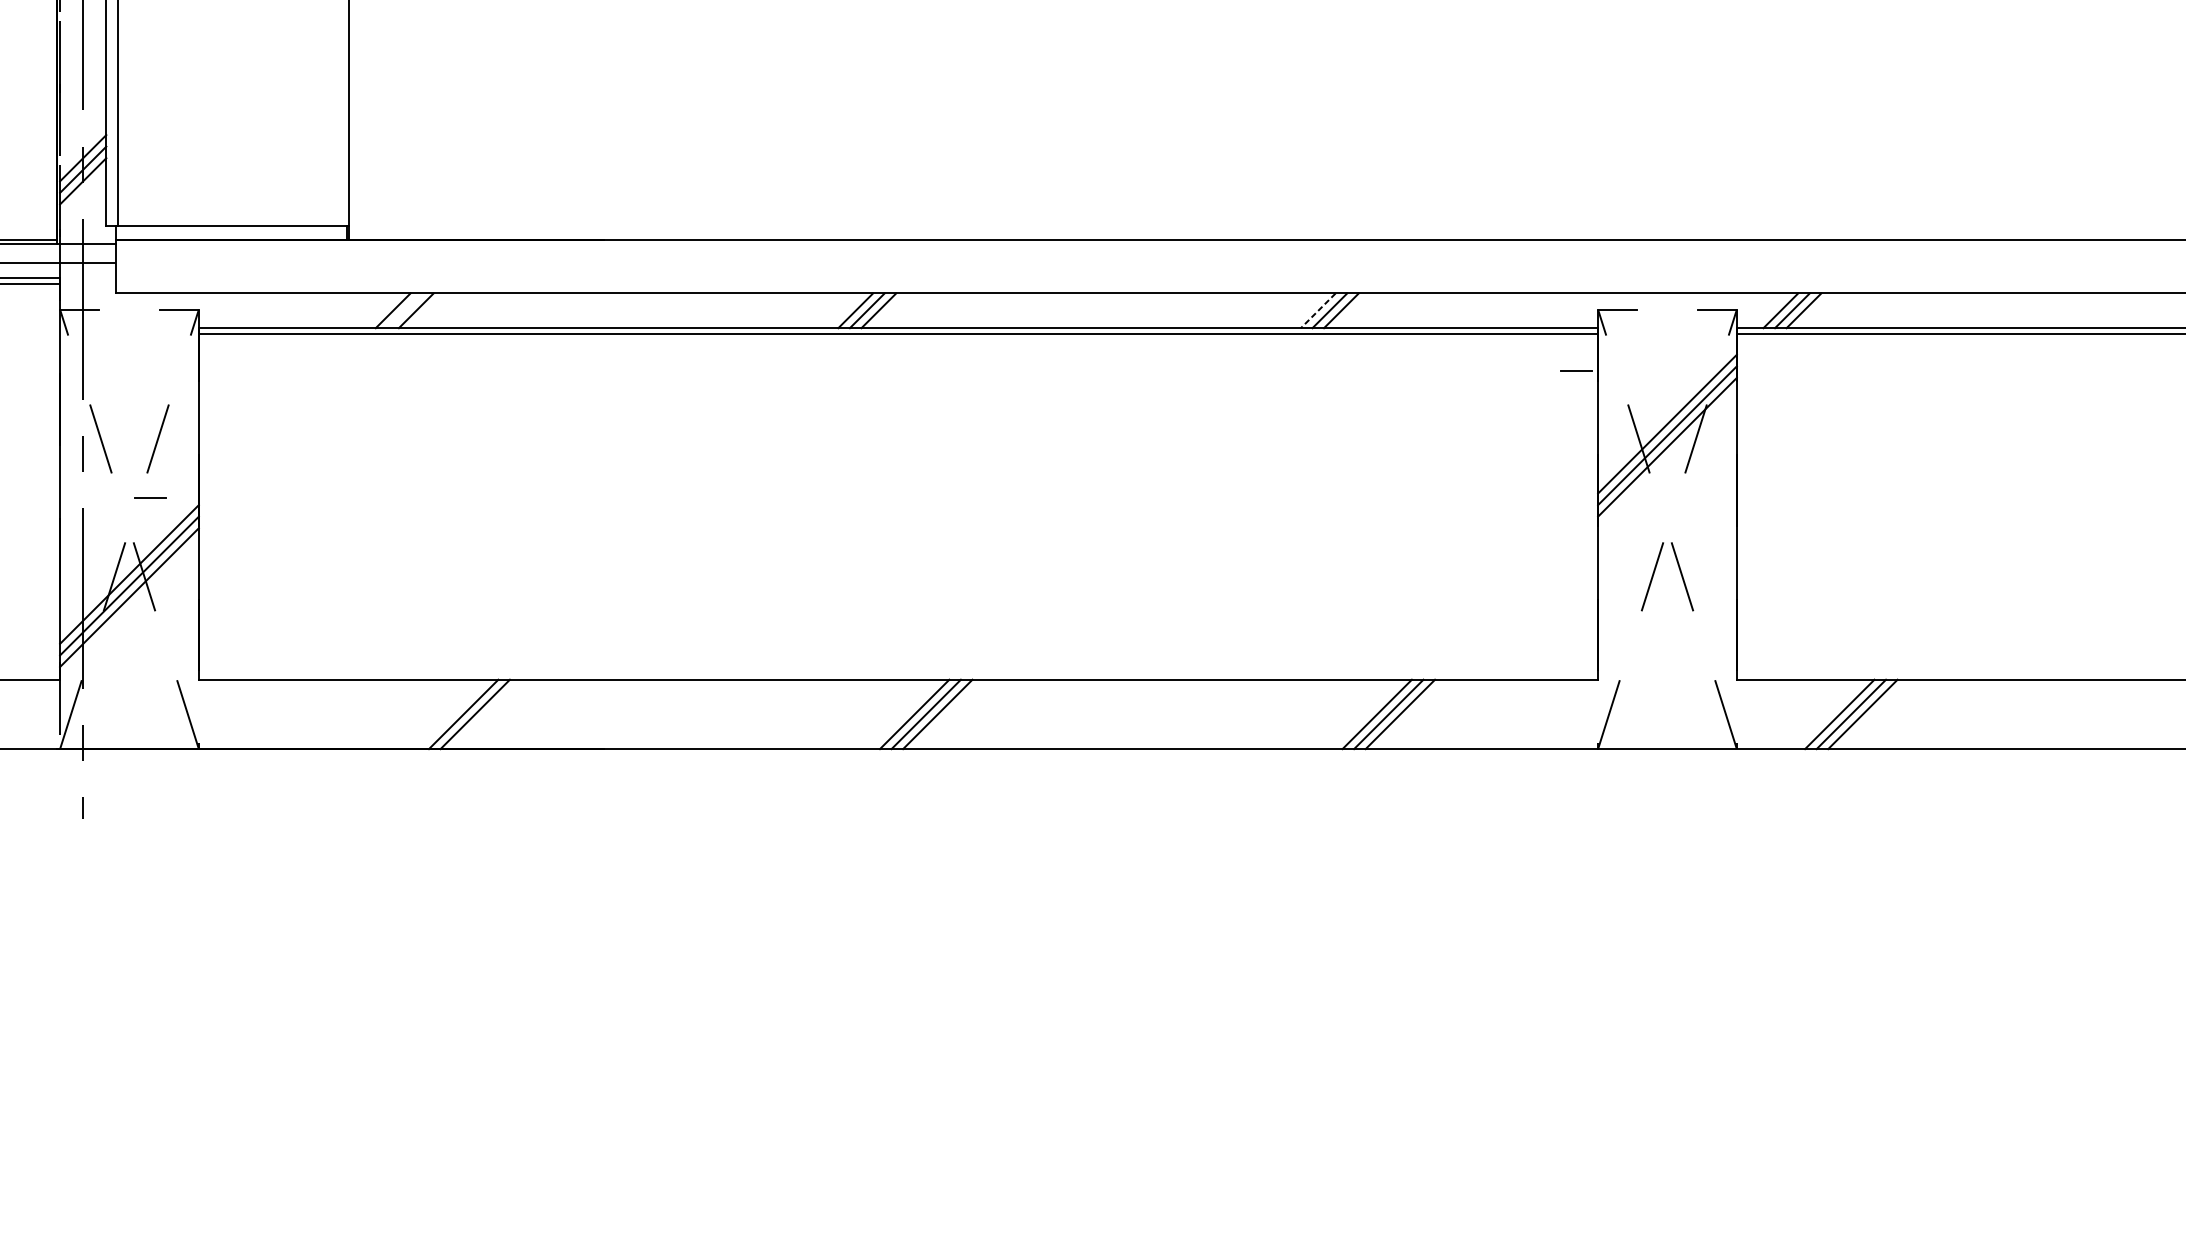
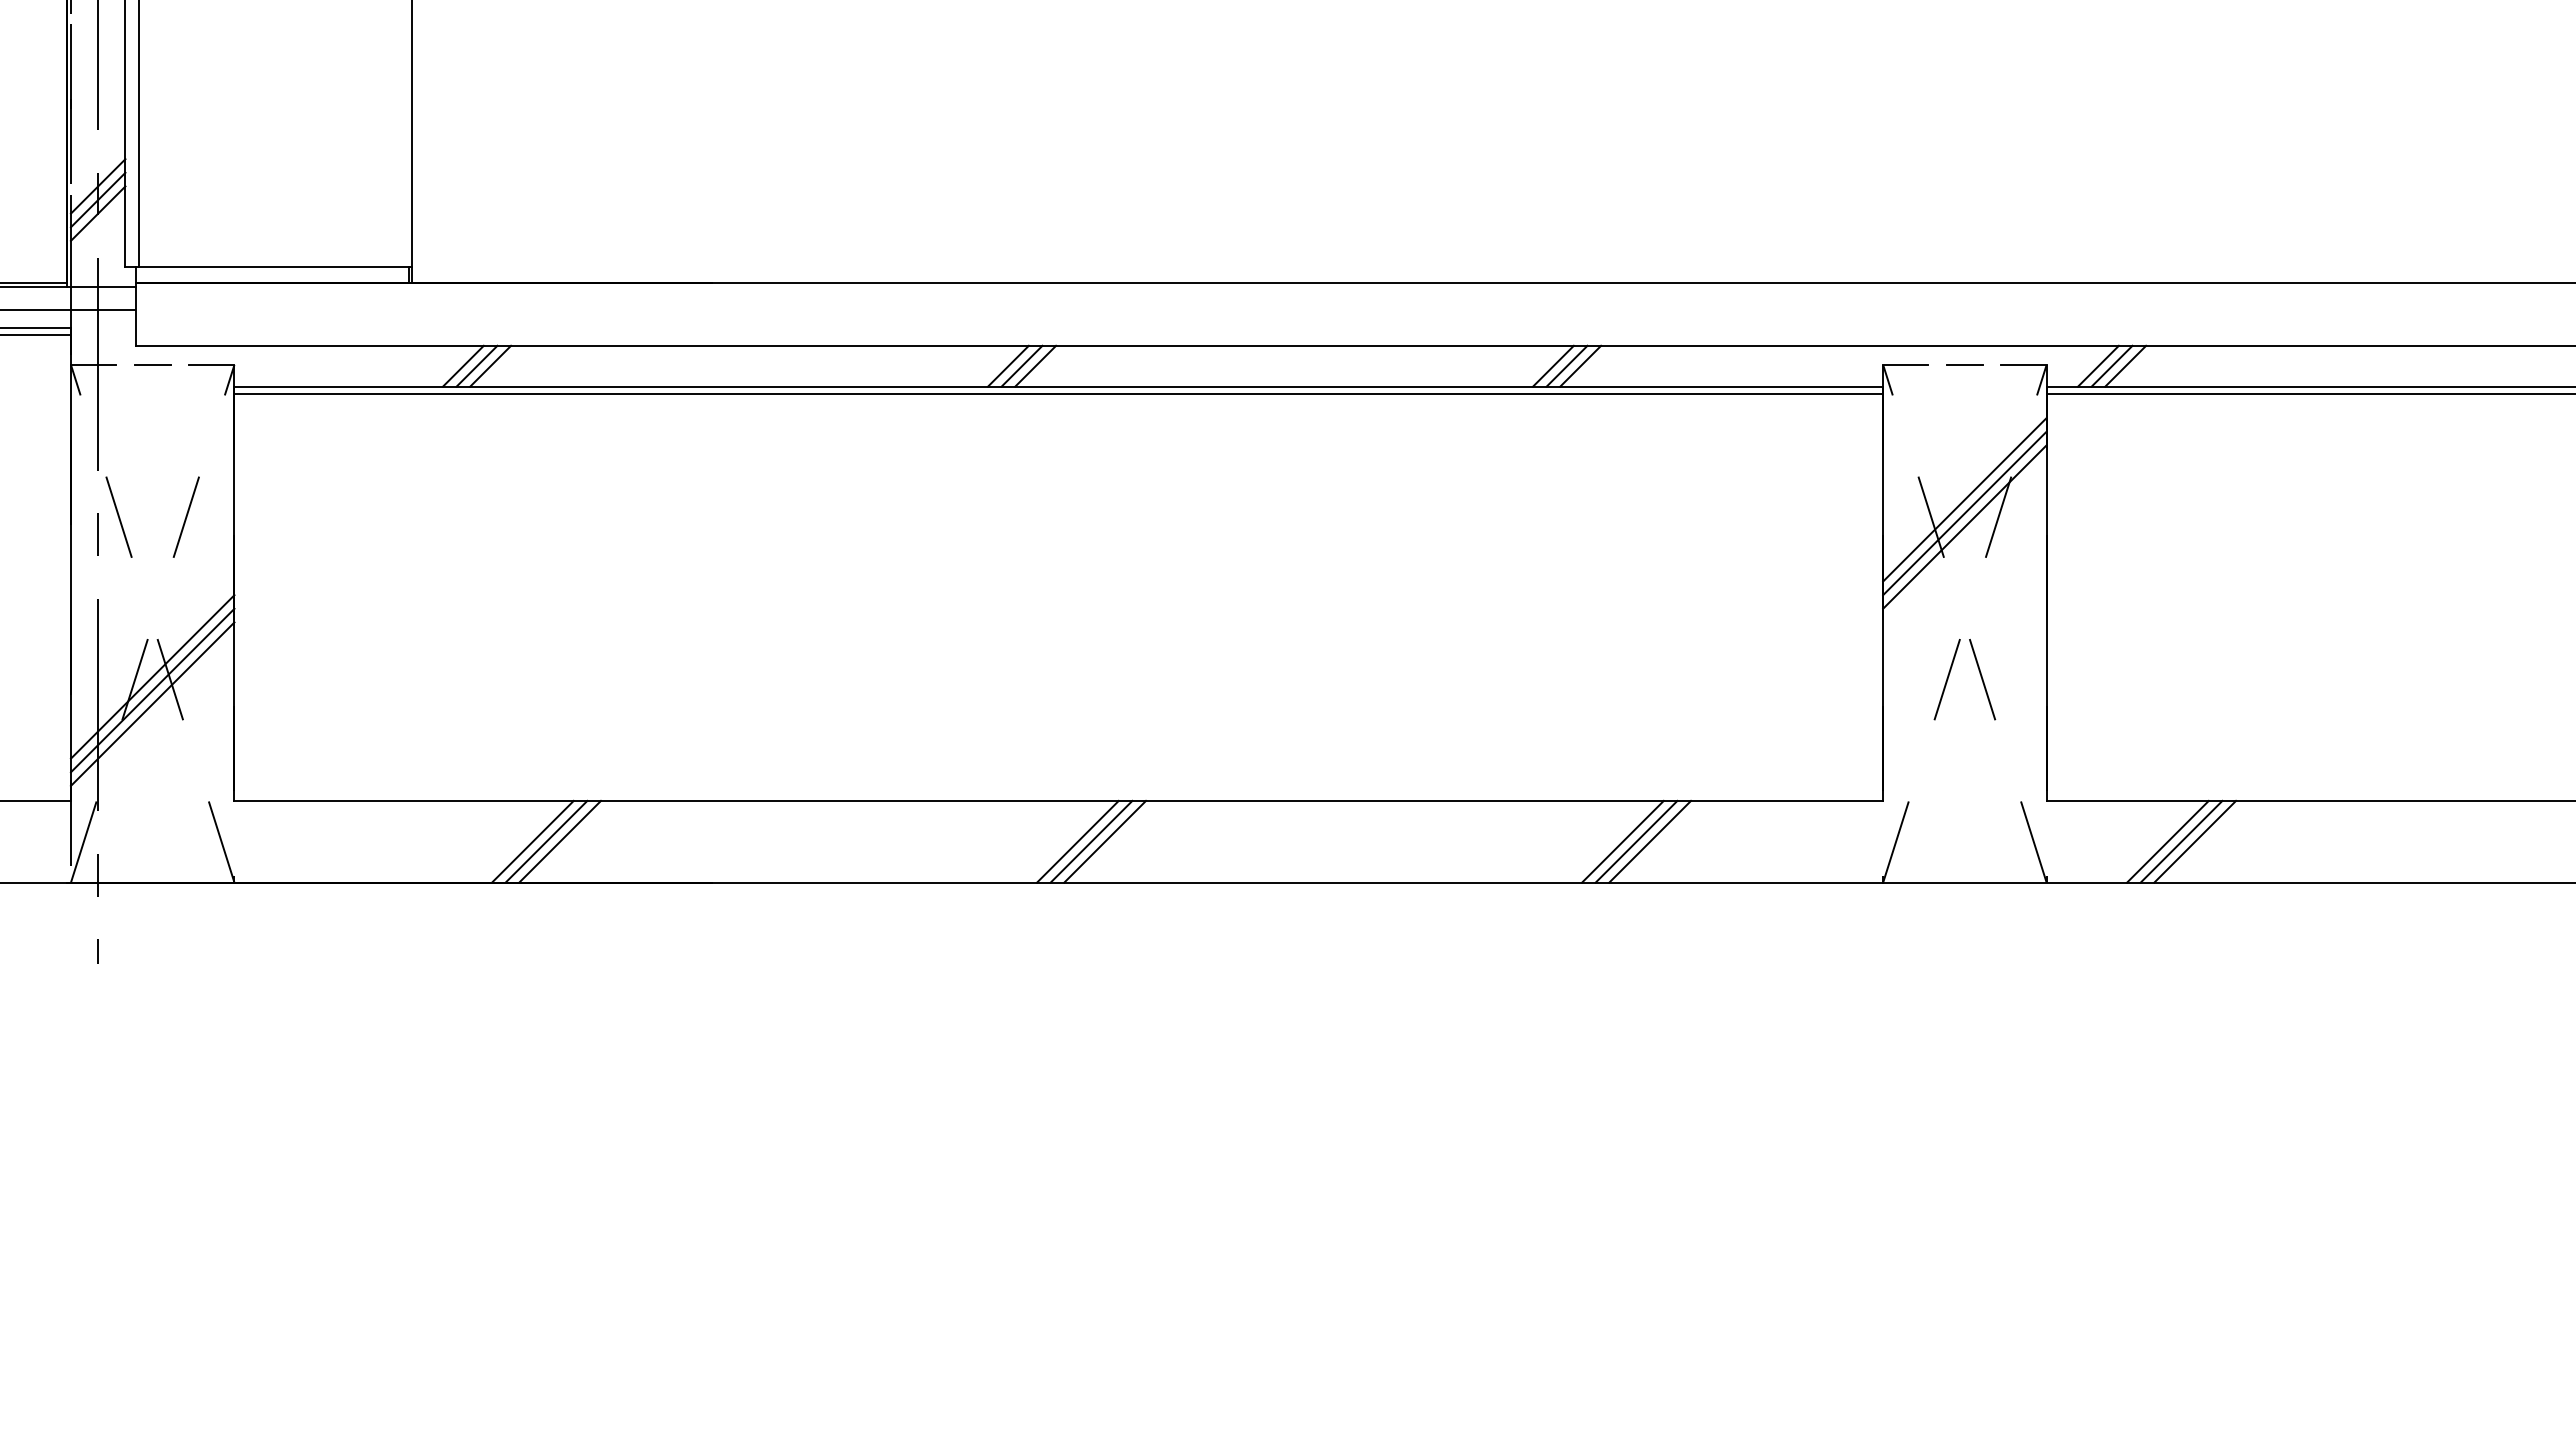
line: (404, 310) -> (476, 365), added
line: (1318, 311) -> (1553, 366), dashed -> solid
line: (1576, 370) -> (1964, 364), moved
line: (150, 497) -> (152, 364), moved
line: (451, 714) -> (532, 841), added

